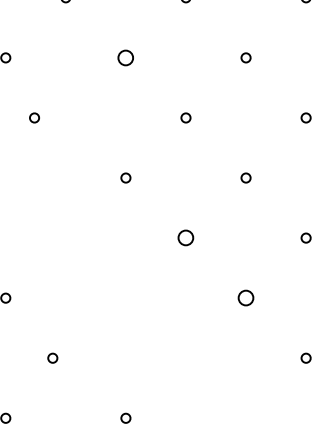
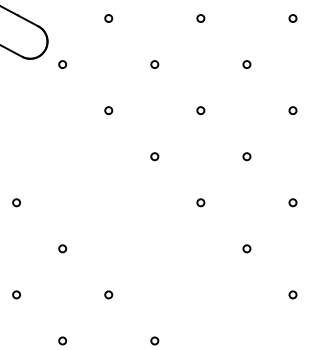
circle: (125, 57) -> (154, 64), size x0.62
circle: (34, 117) -> (108, 110), moved
circle: (185, 237) -> (200, 202), size x0.62
circle: (245, 297) -> (246, 248), size x0.62
circle: (52, 357) -> (108, 294), moved

